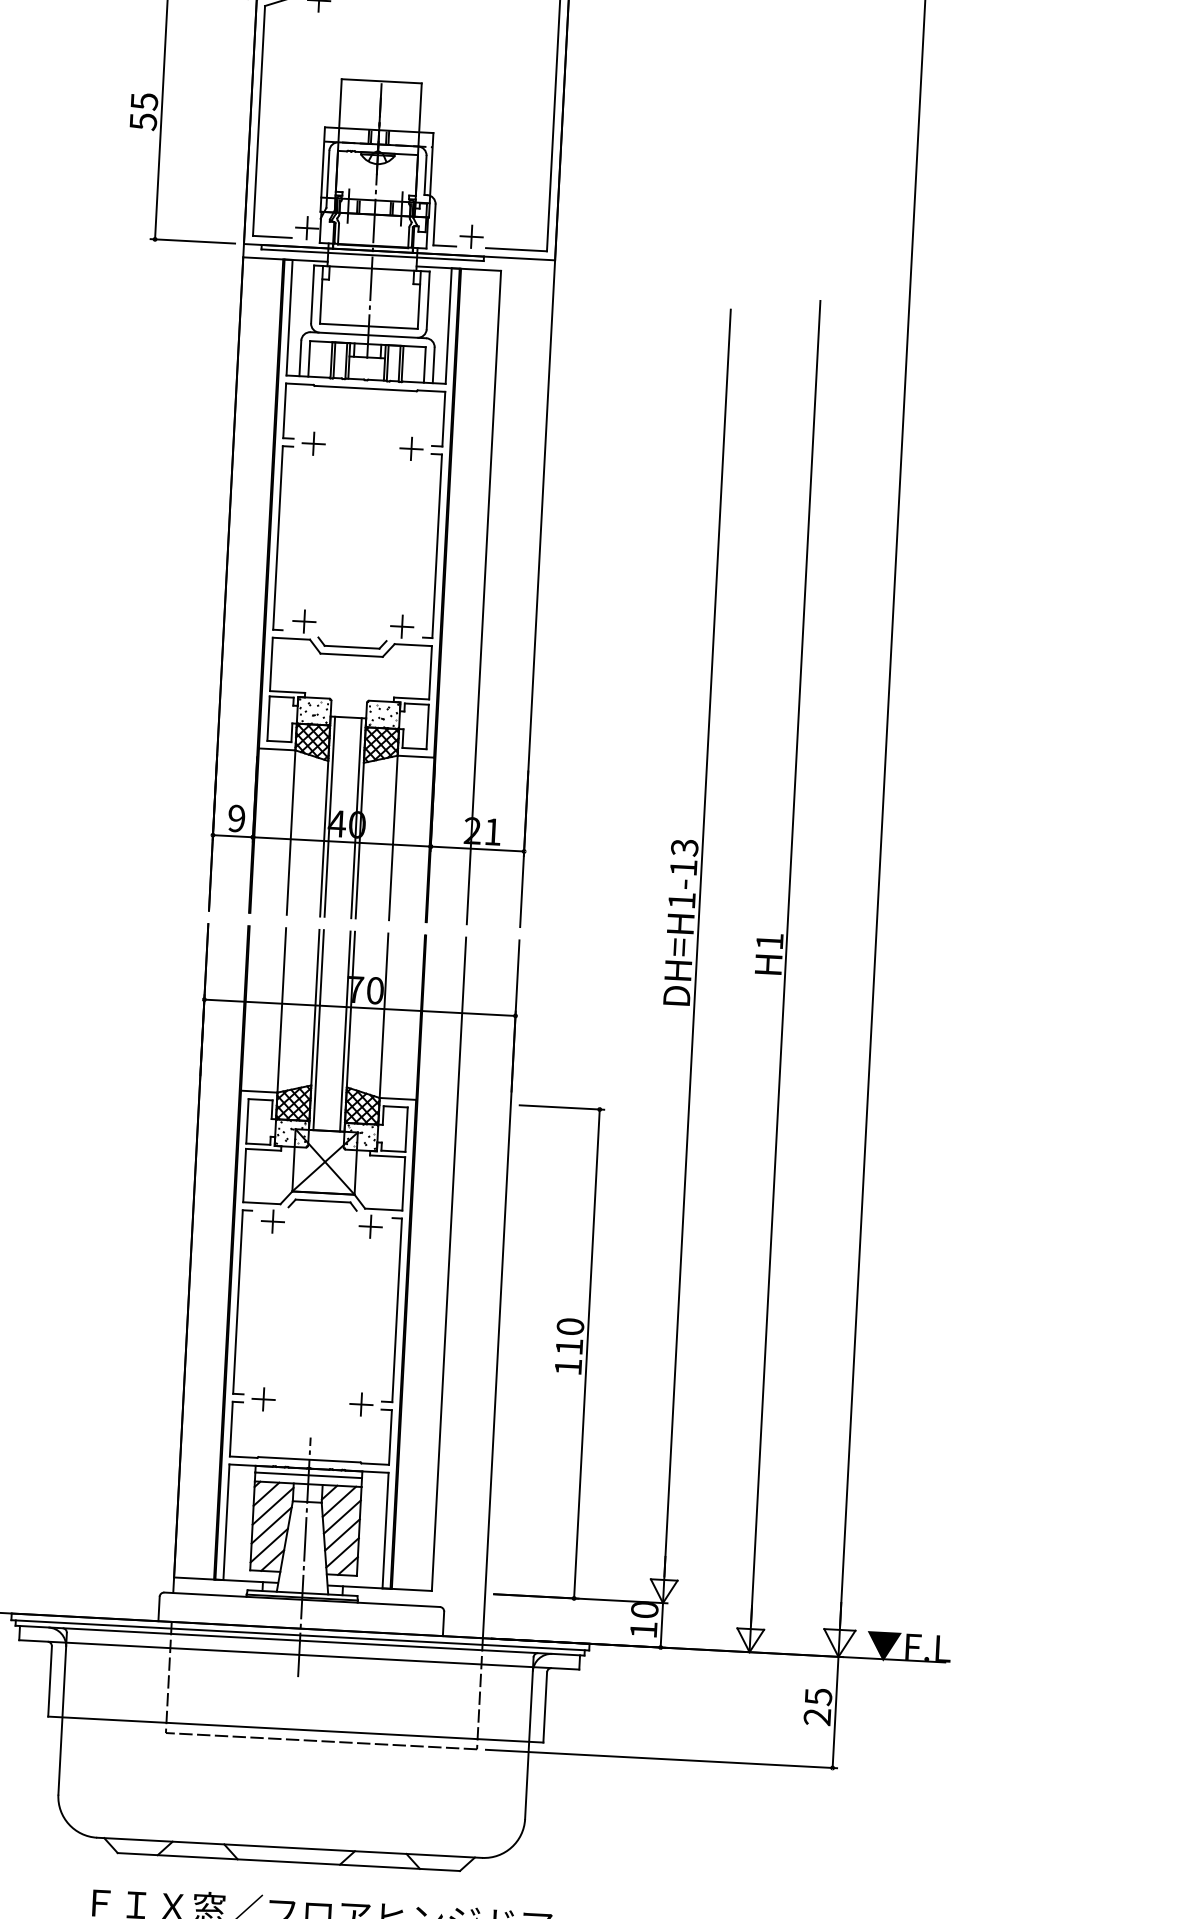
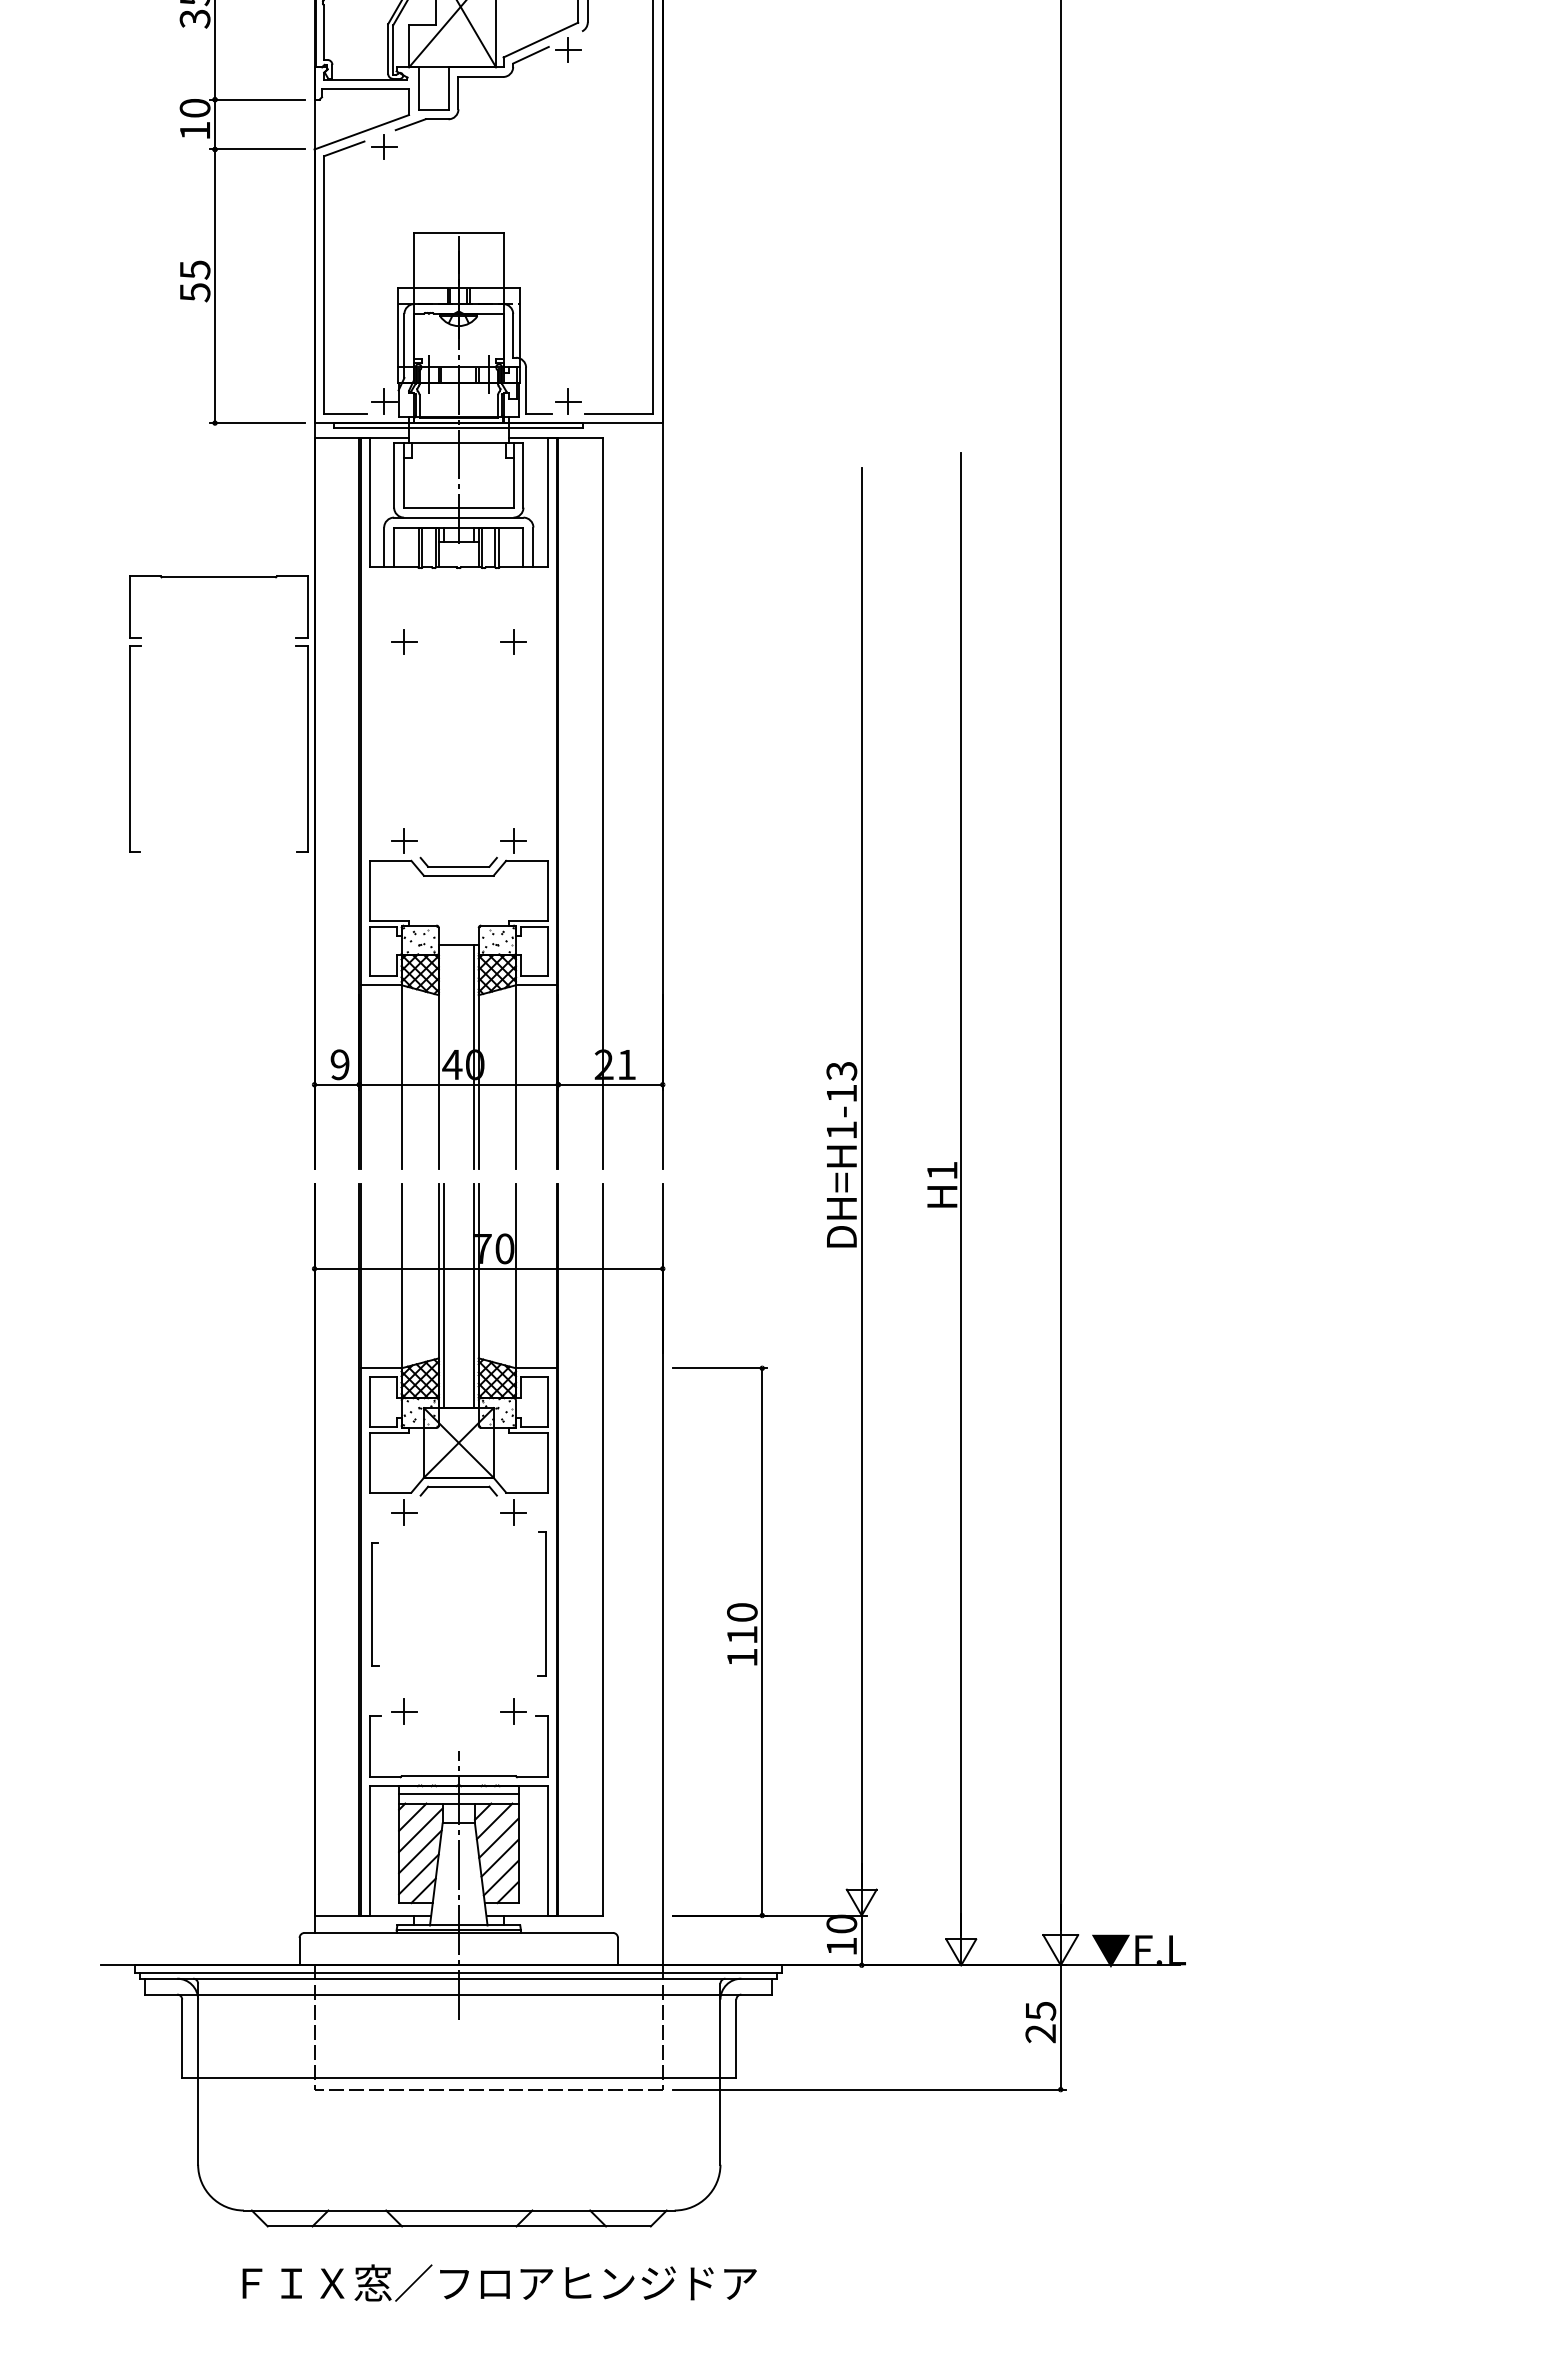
part: (280, 506) -> (130, 713), moved
line: (329, 816) -> (443, 1057), removed
part: (243, 1302) -> (375, 1604), size x0.6
part: (391, 1310) -> (541, 1604), size x0.7

